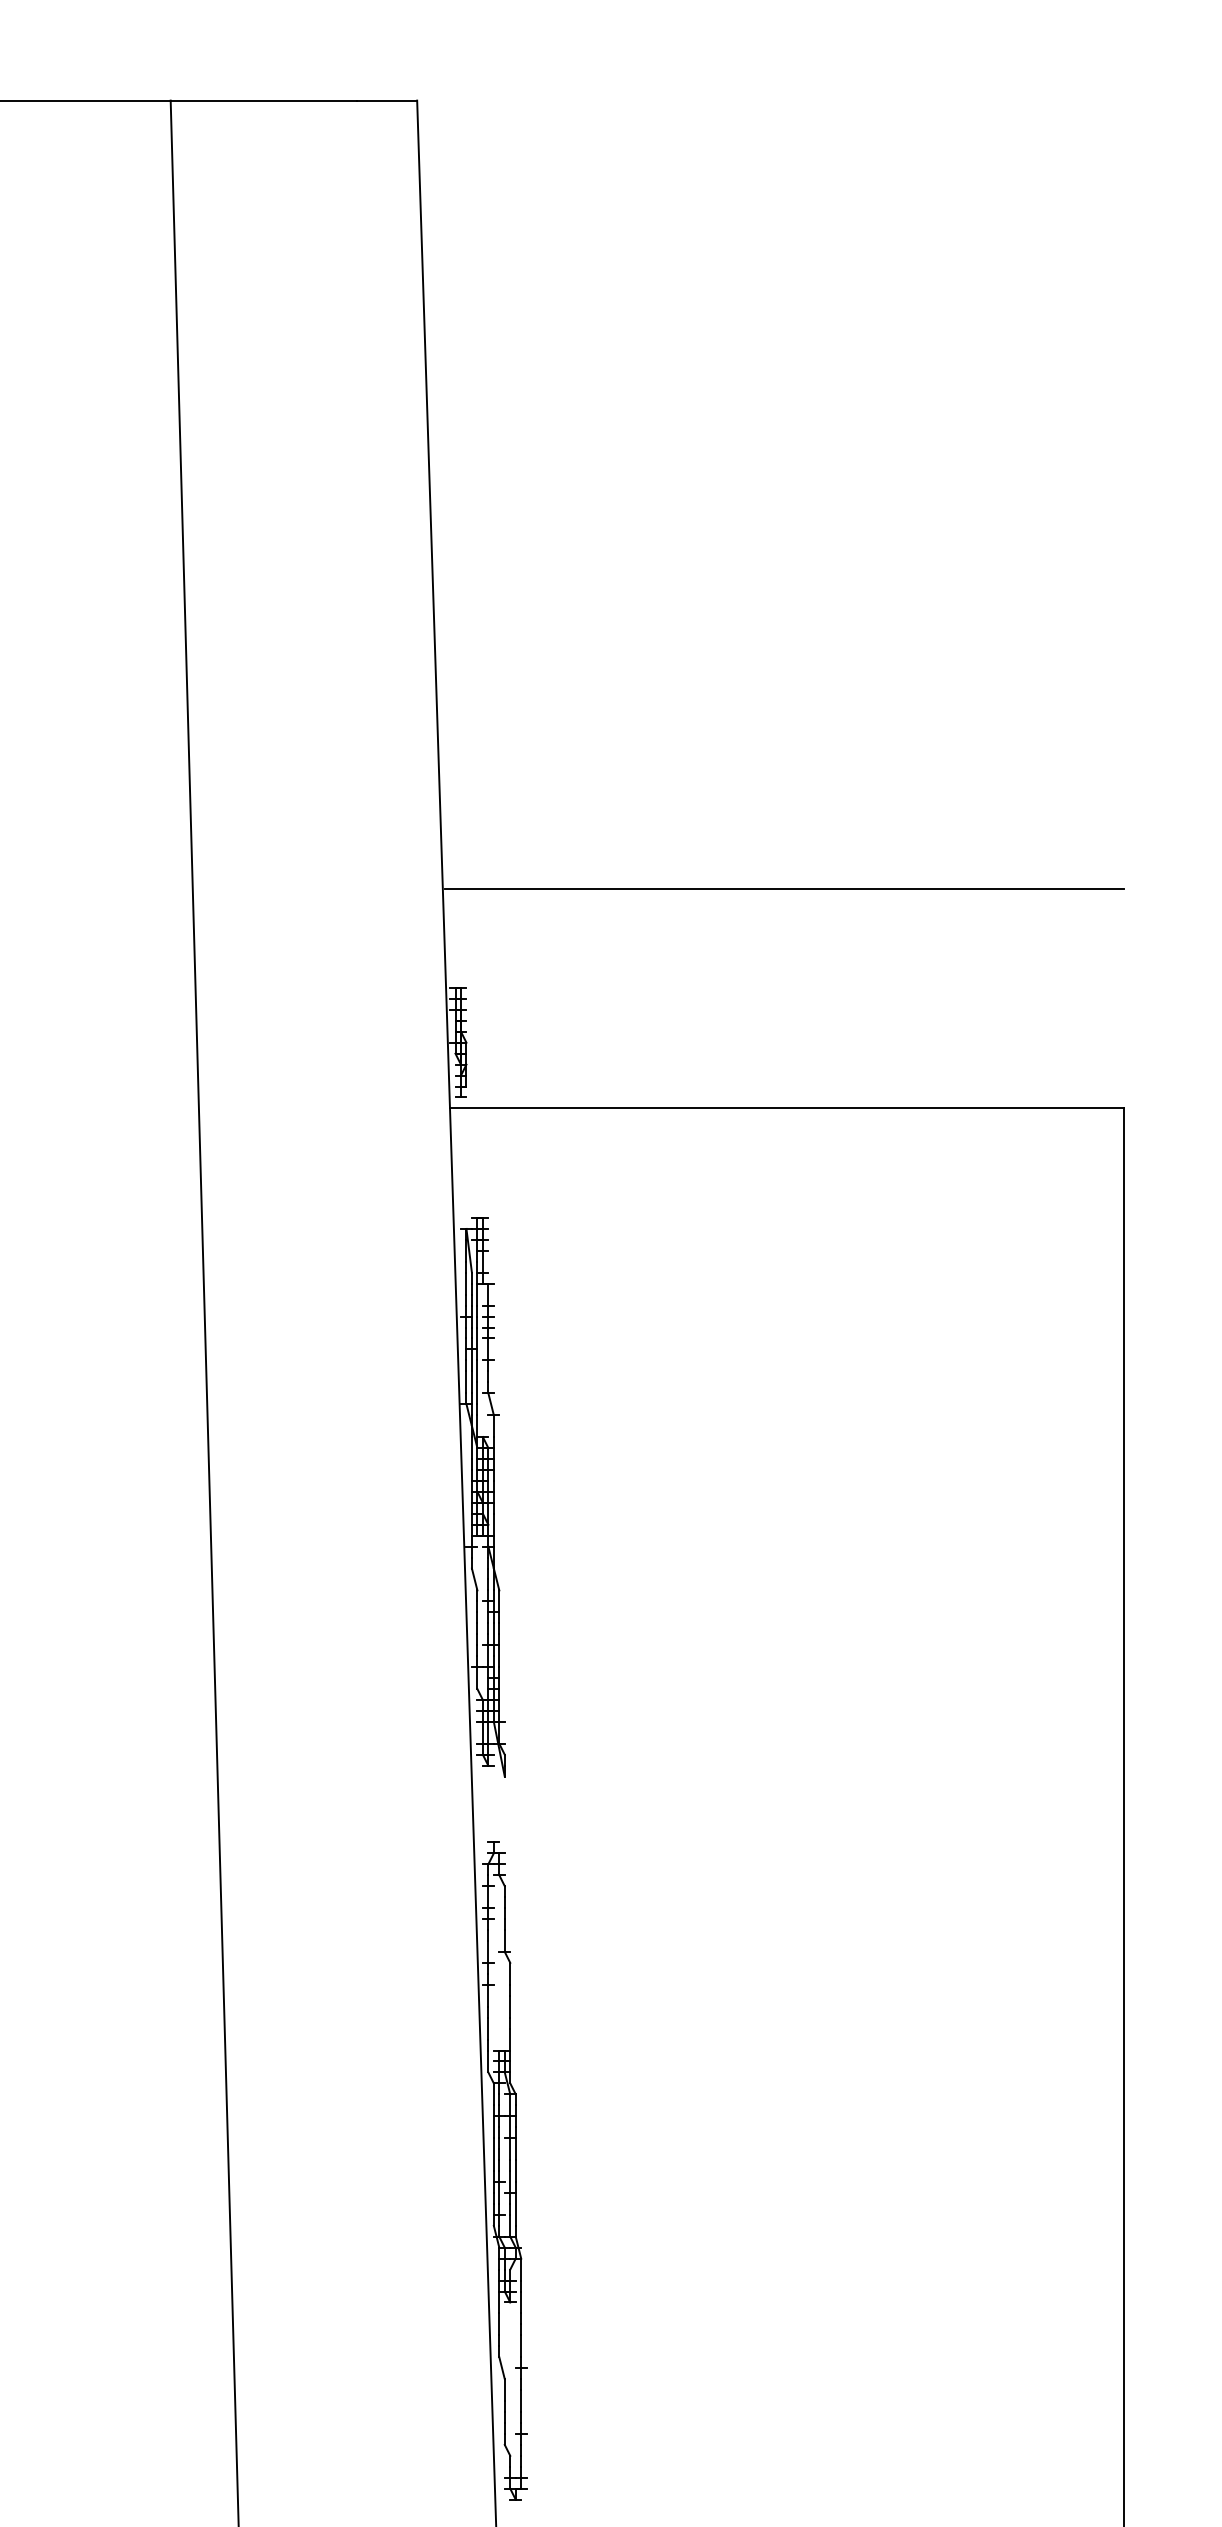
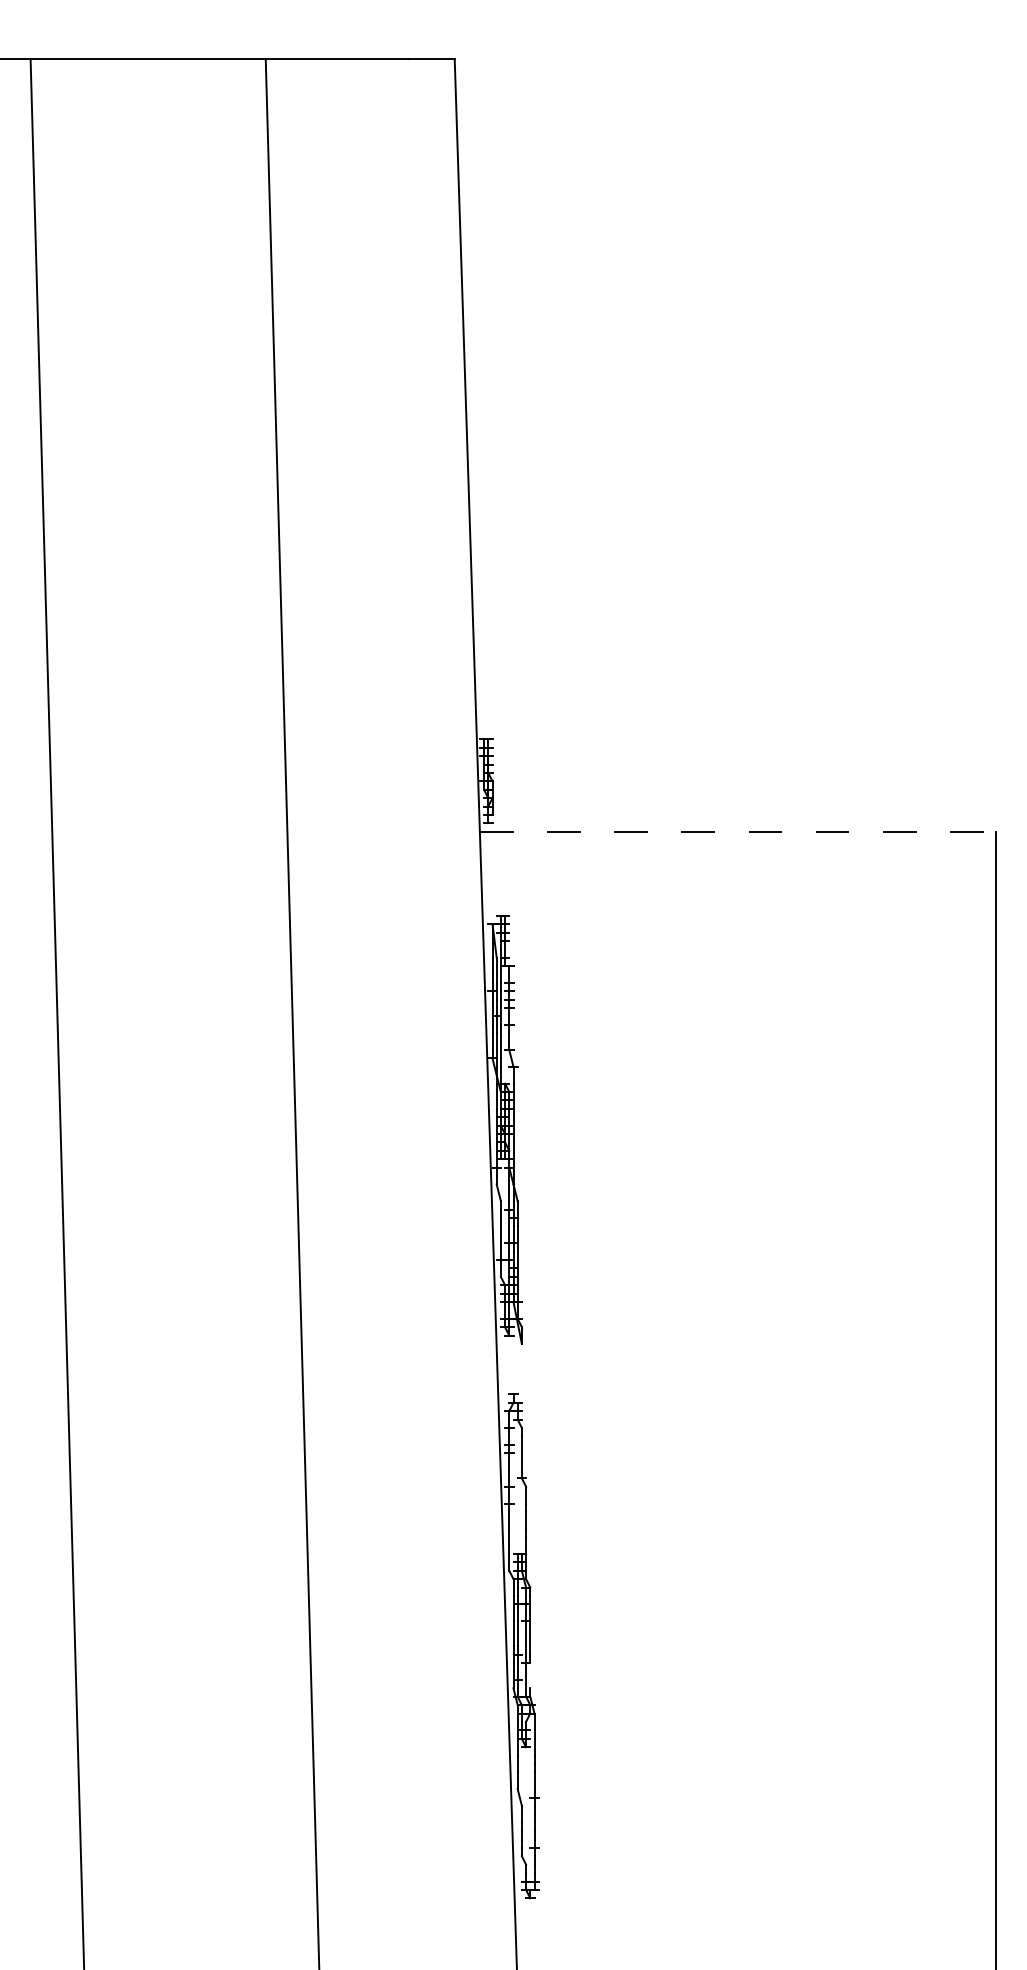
line: (783, 889) -> (735, 663), removed
line: (787, 1108) -> (738, 831), solid -> dashed
line: (516, 2209) -> (530, 1675), removed

